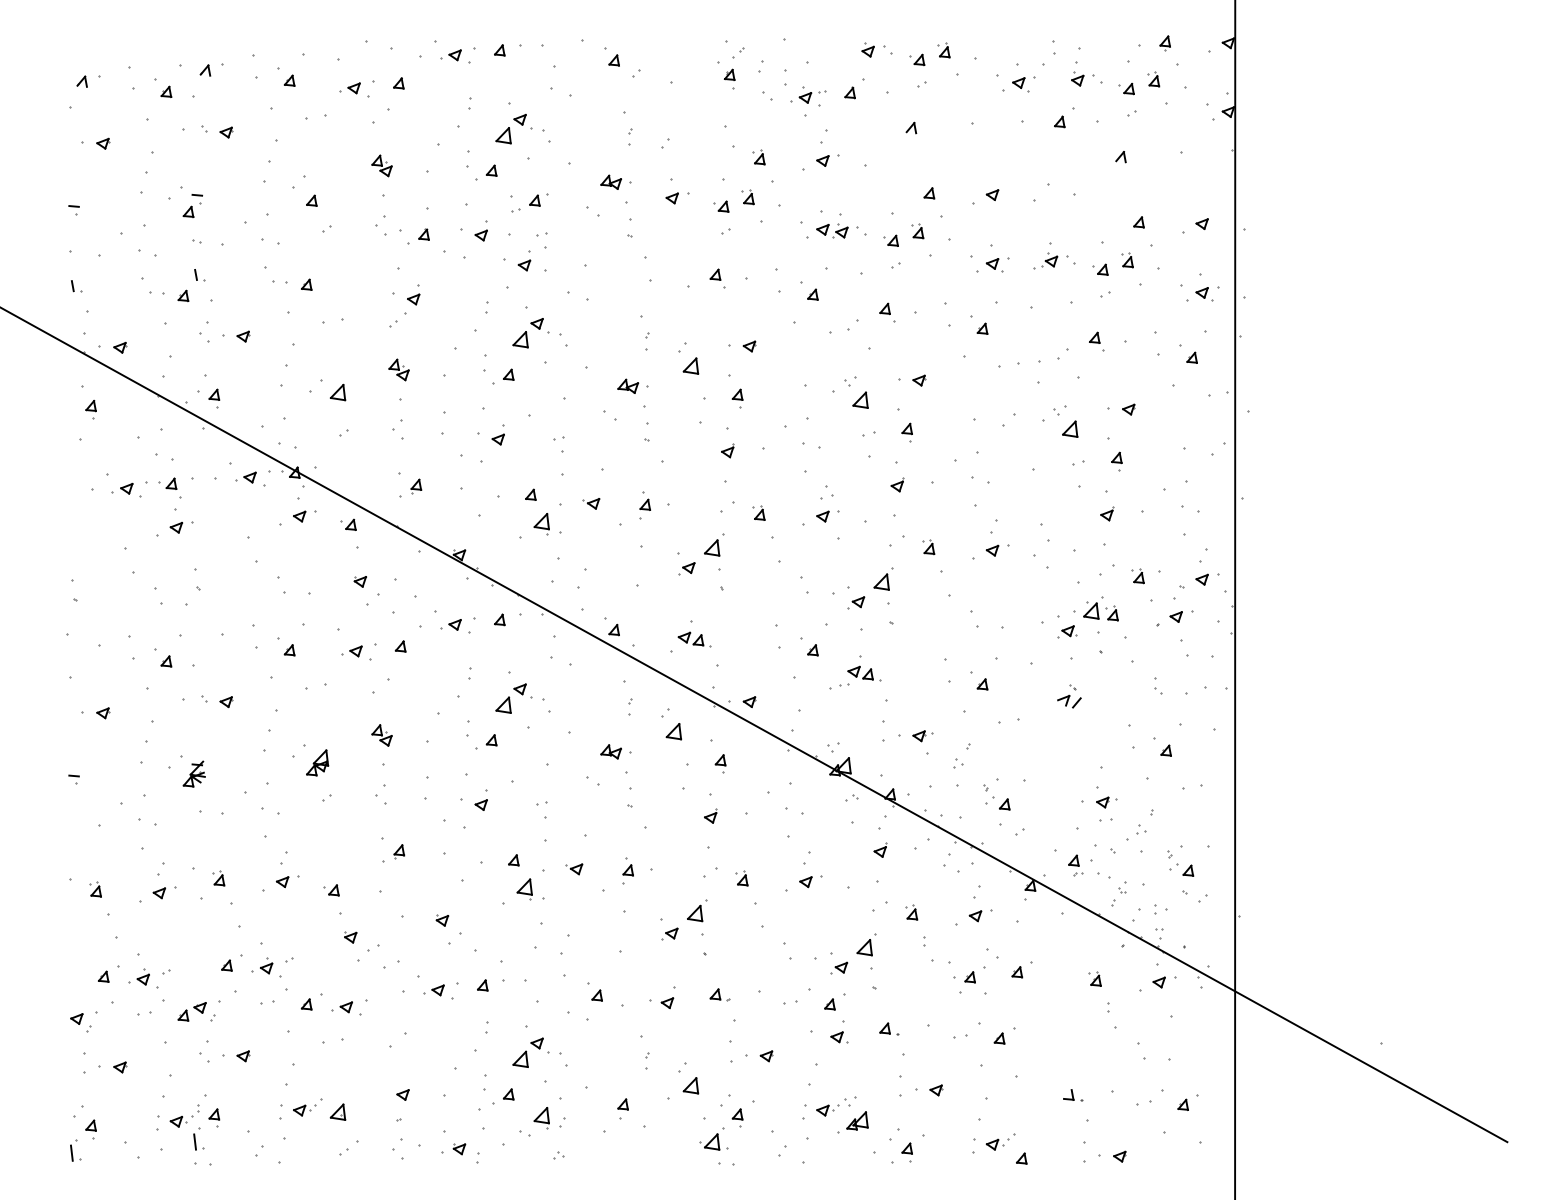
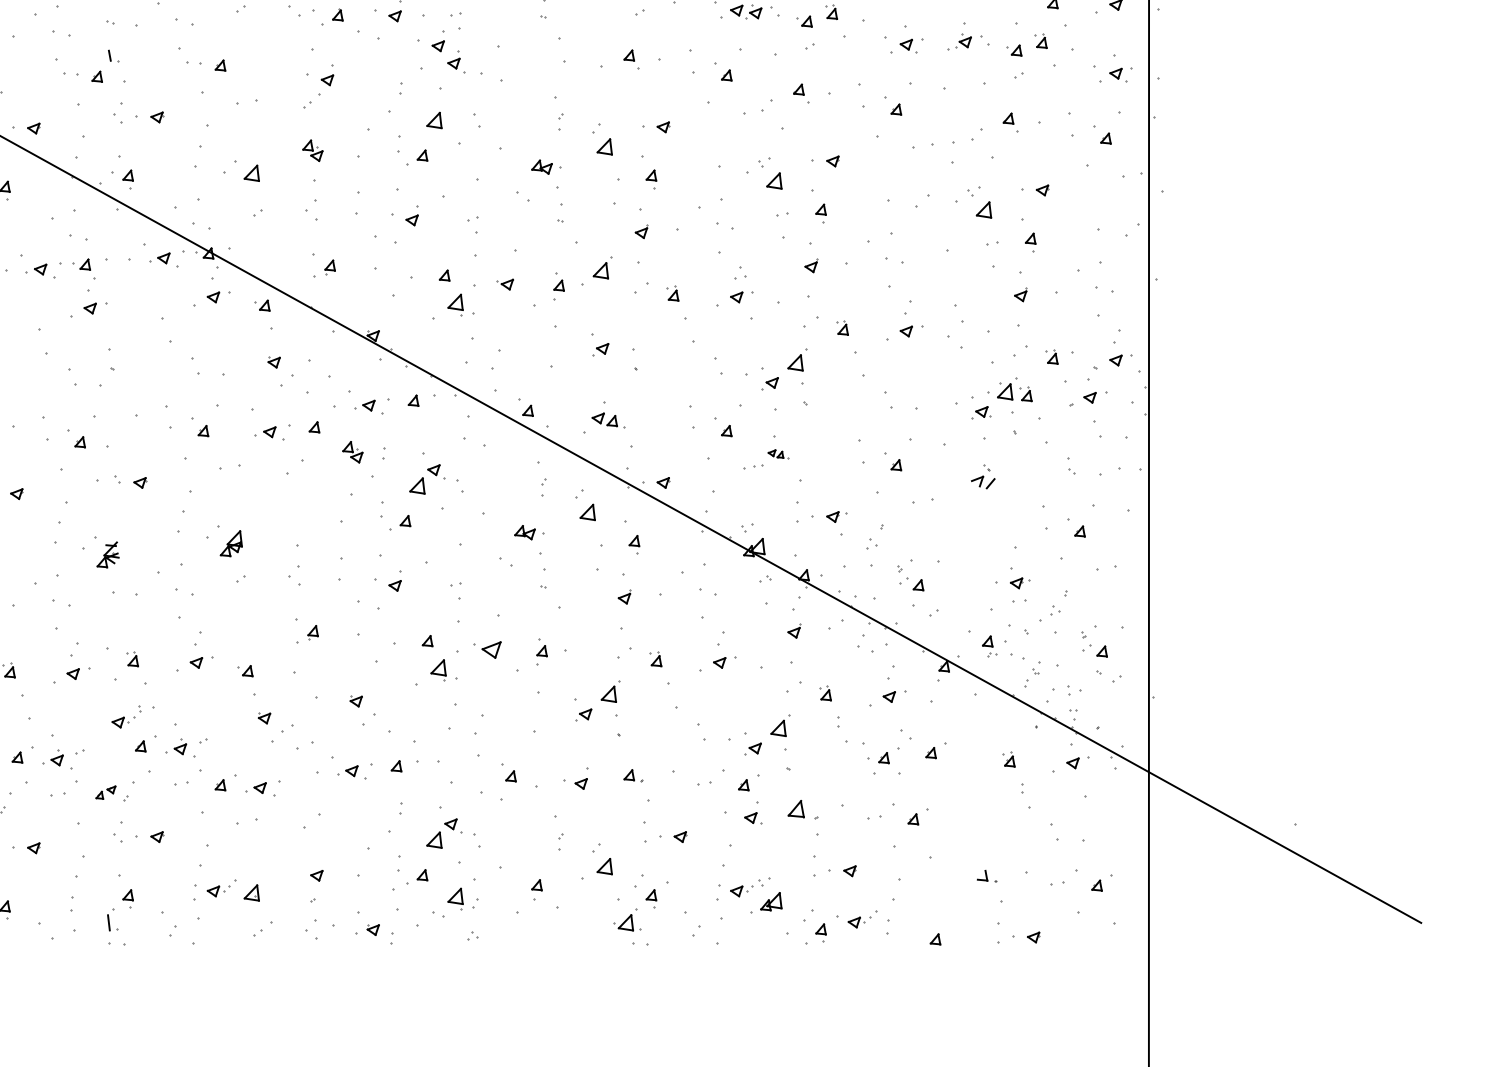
part: (539, 325) -> (456, 65), moved
part: (714, 544) -> (603, 267), moved
part: (864, 673) -> (778, 454), size x0.6
part: (381, 735) -> (352, 452), moved
part: (574, 869) -> (488, 650), size x1.6
part: (191, 1011) -> (105, 792), size x0.7
part: (889, 1028) -> (803, 809), size x1.6
part: (184, 1115) -> (126, 716), moved
part: (1000, 1141) -> (862, 919), moved

